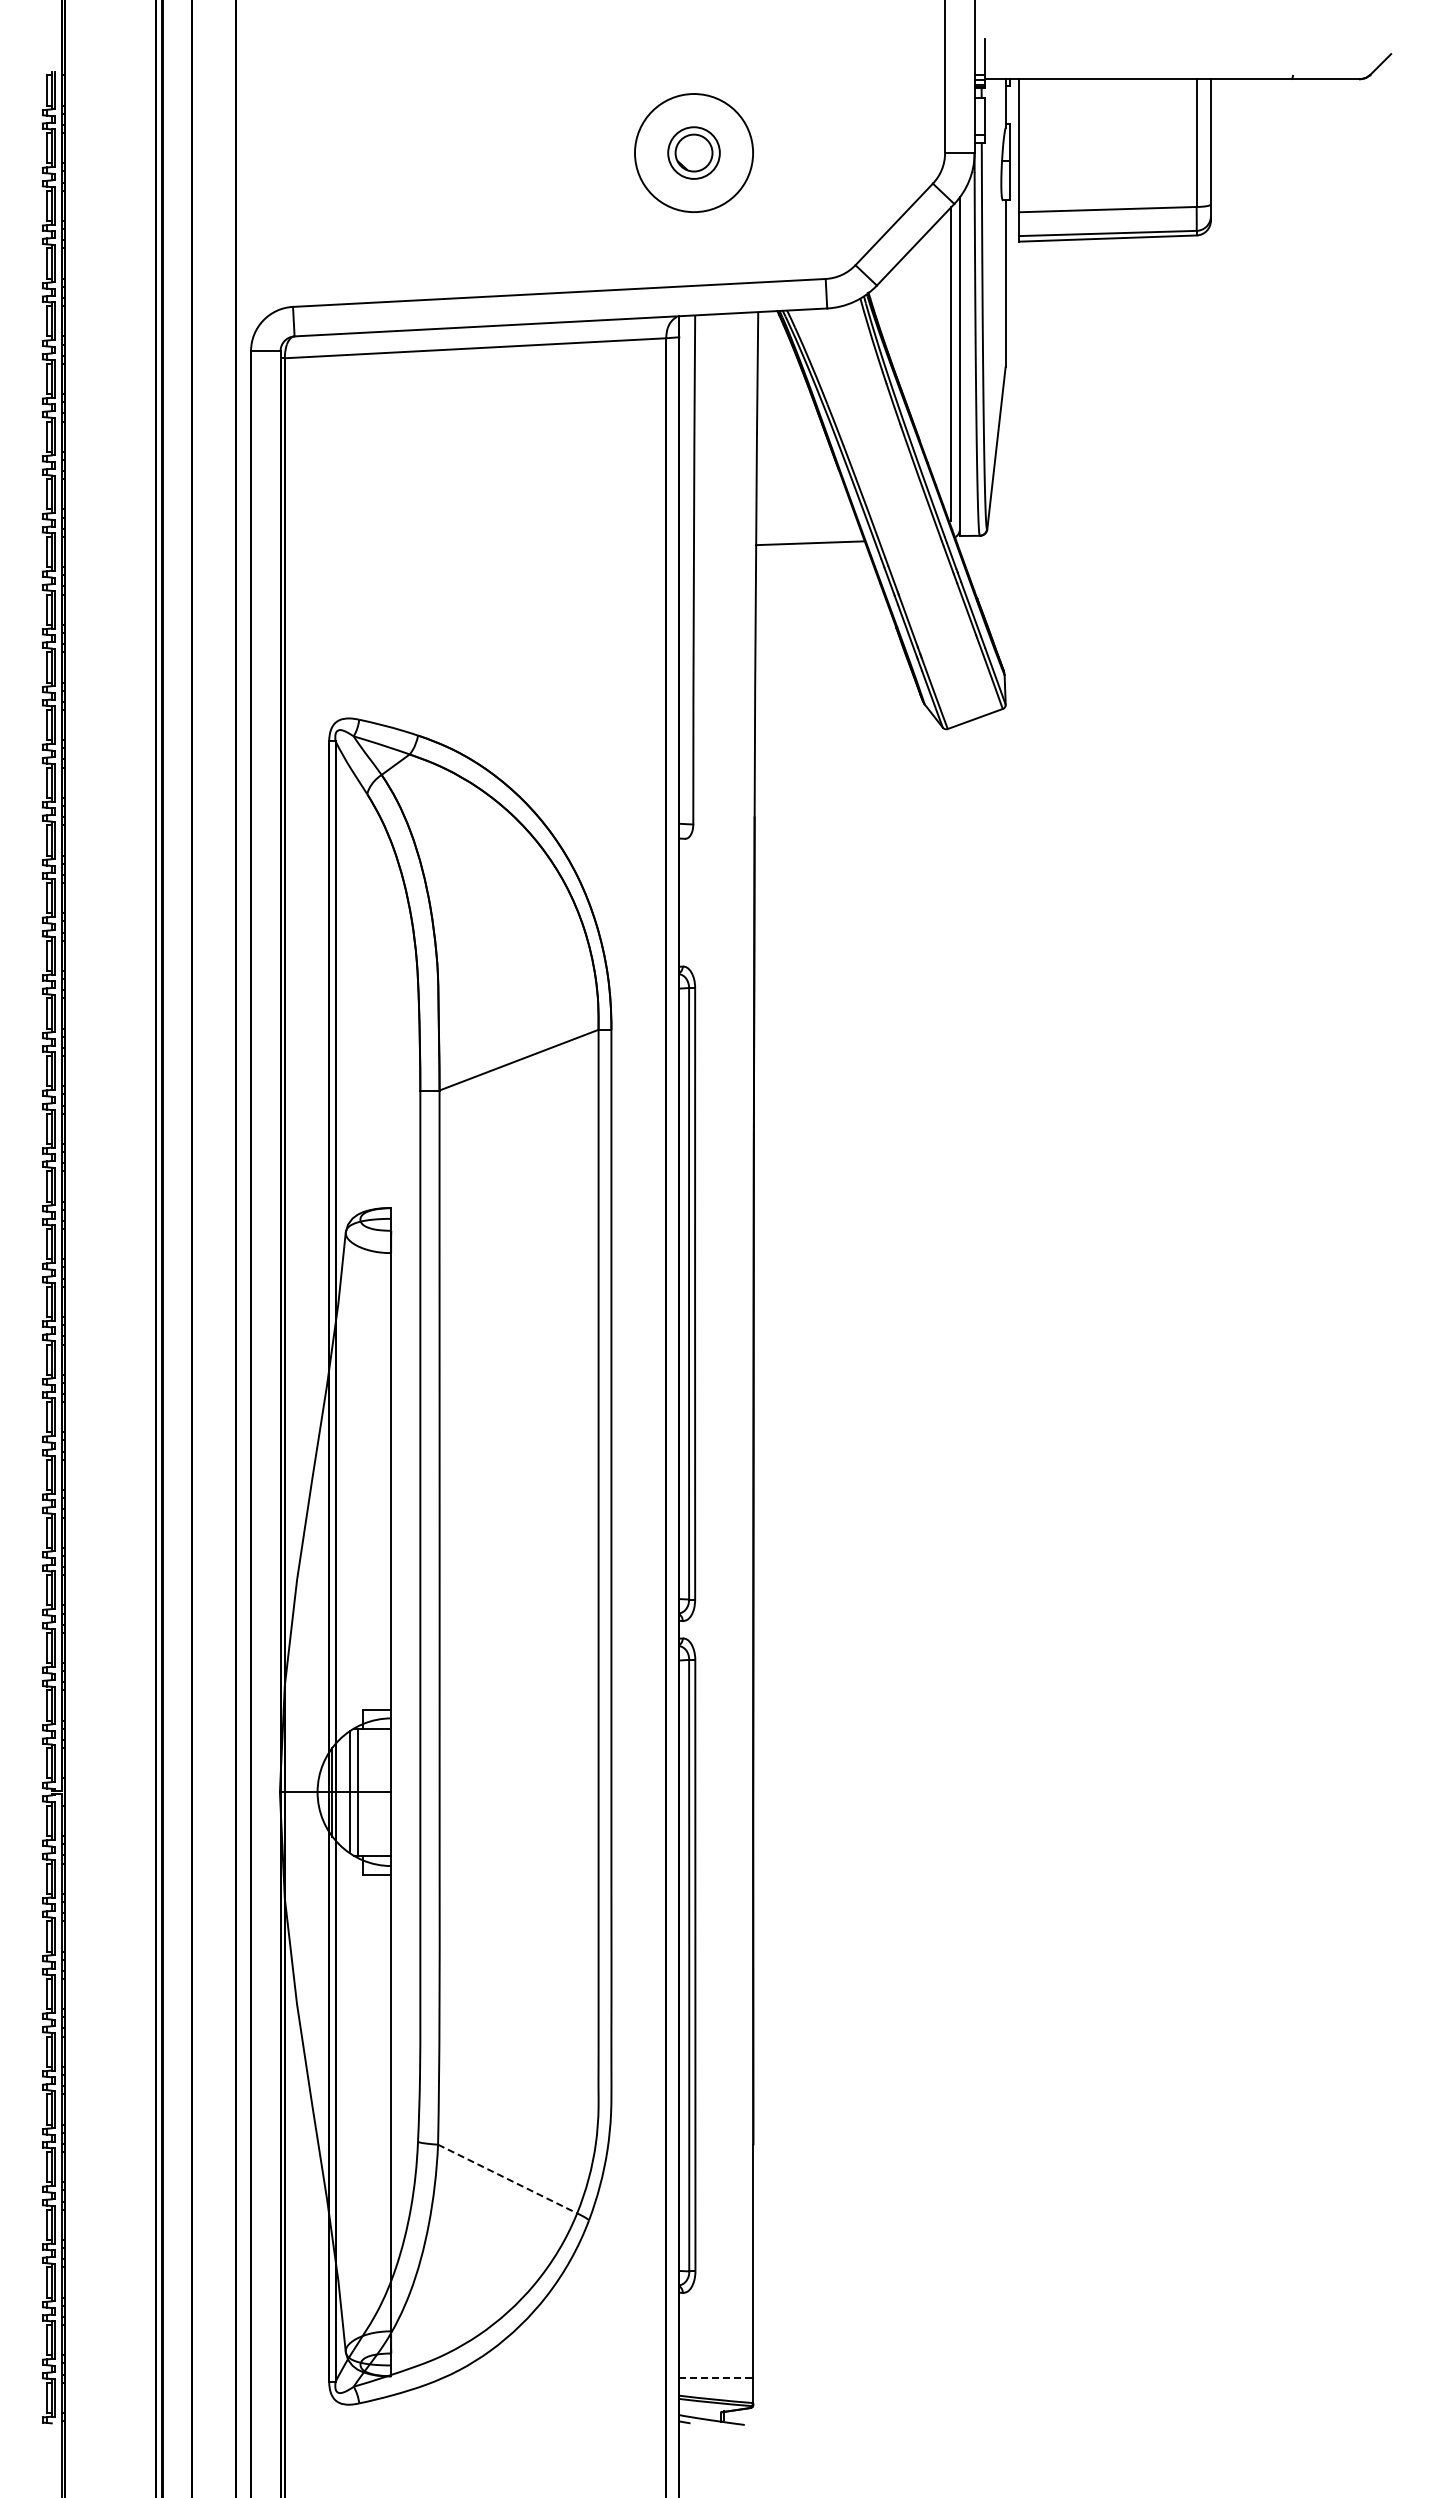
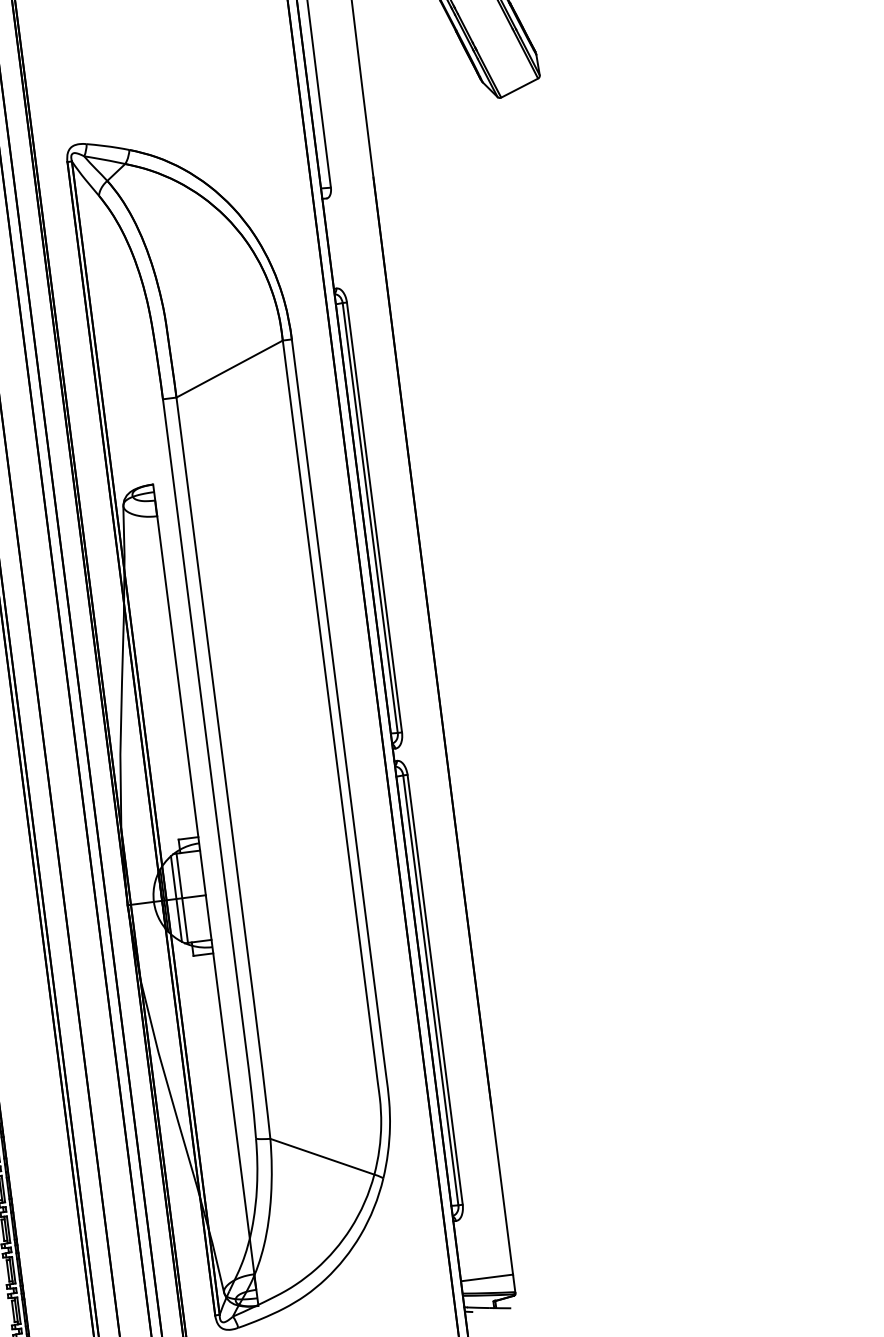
line: (507, 2179) -> (322, 1157), dashed -> solid
line: (716, 2378) -> (487, 1278), dashed -> solid

